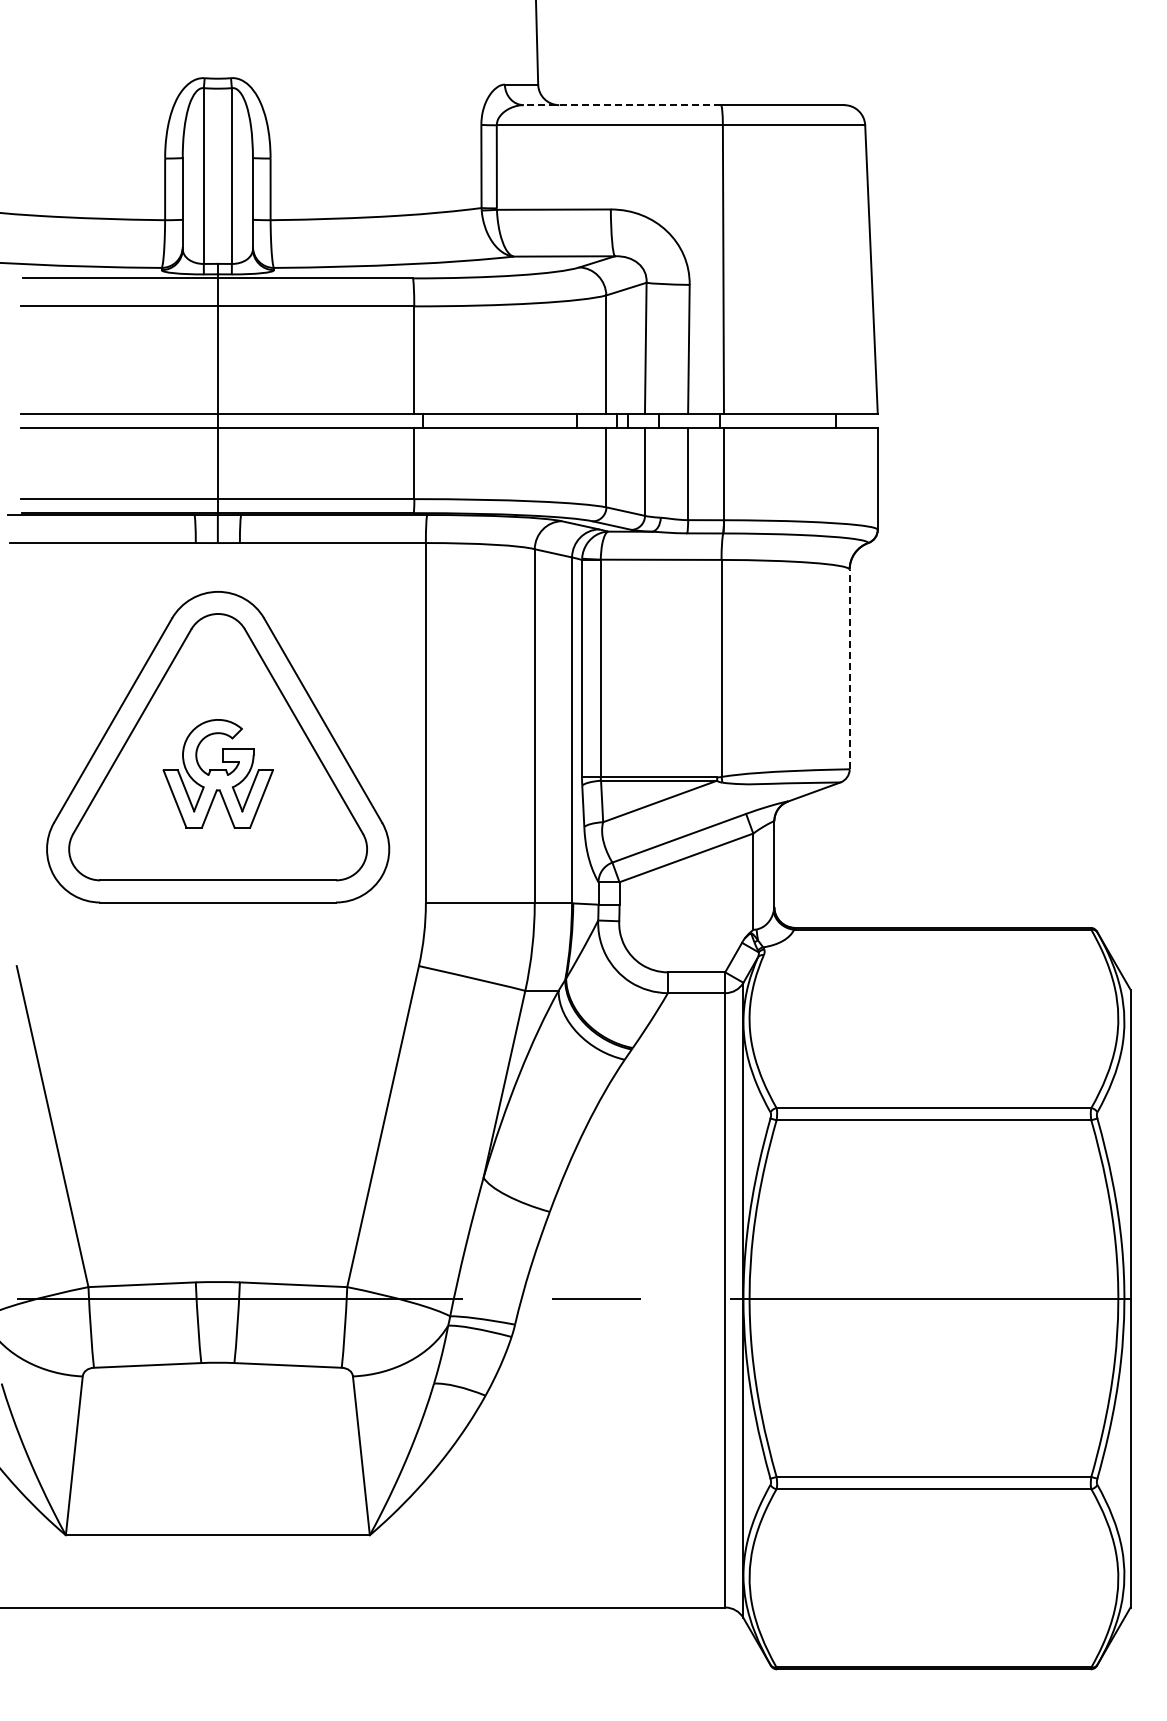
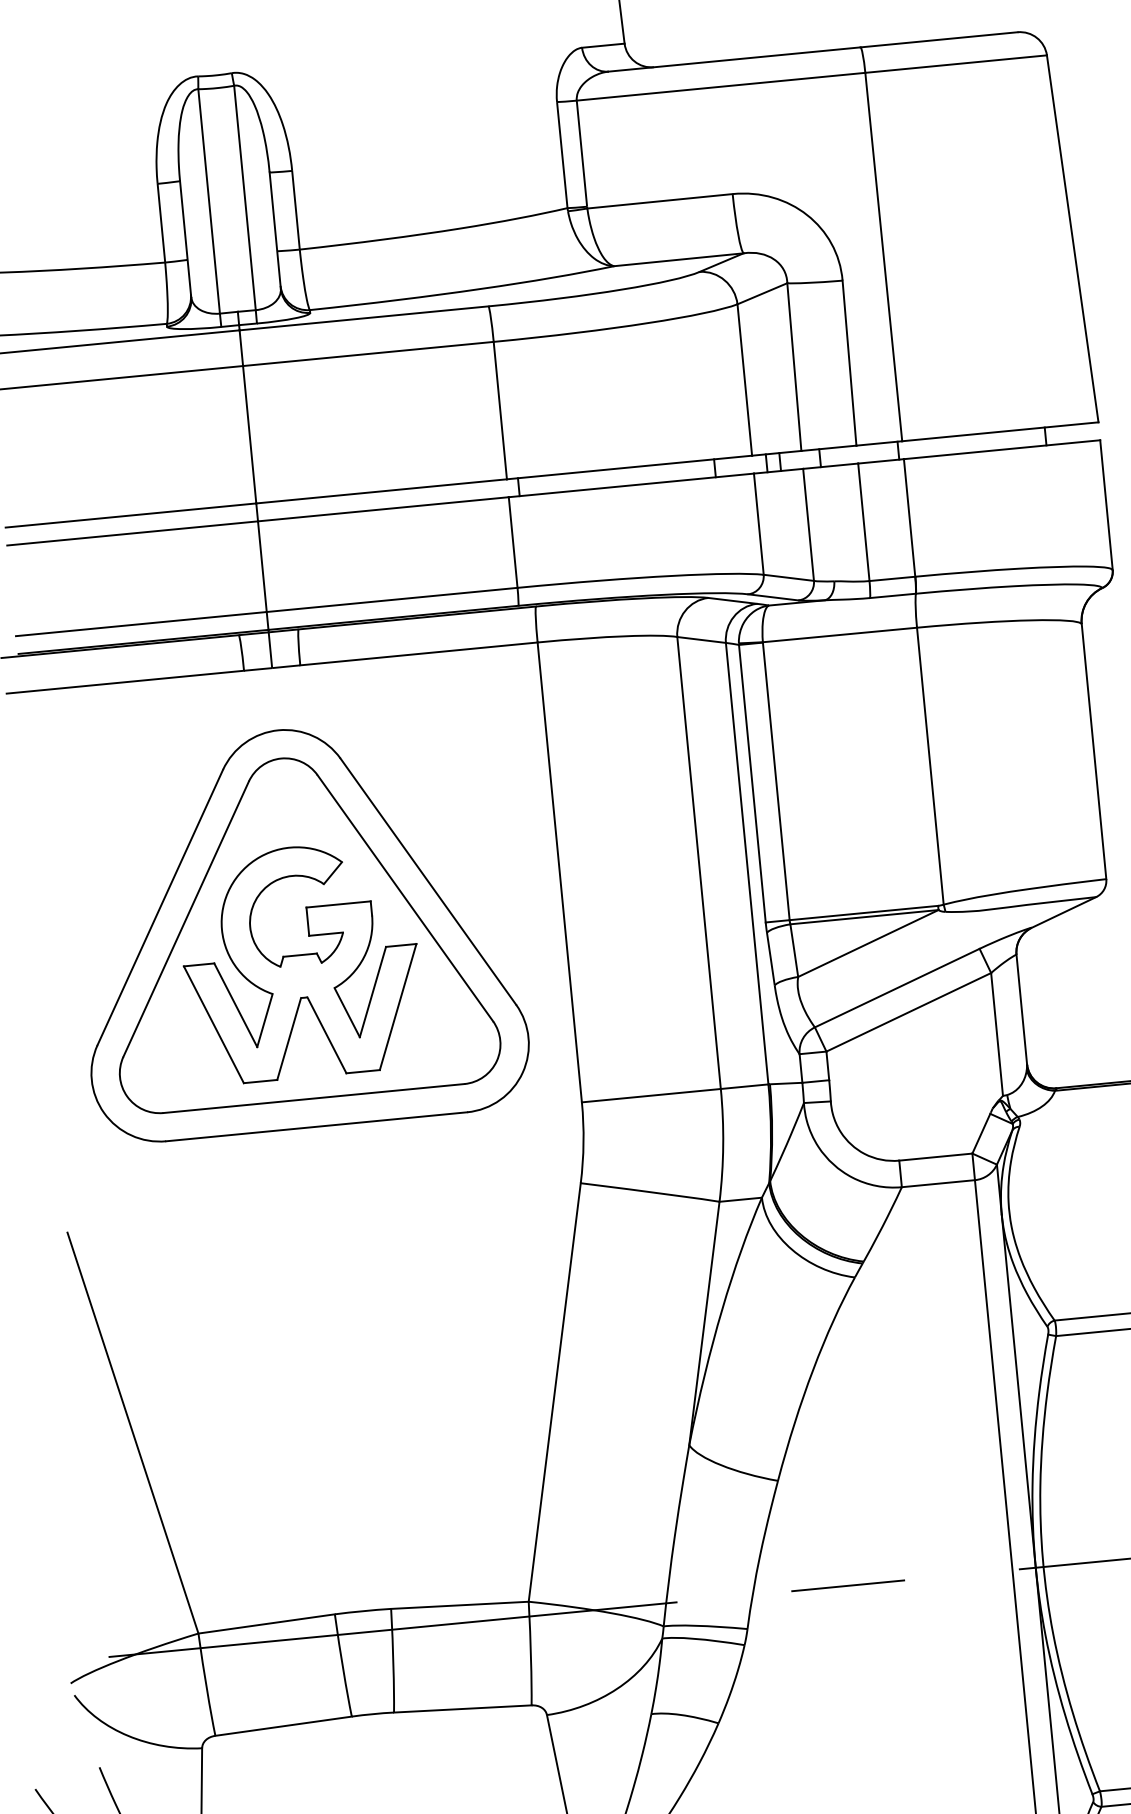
line: (622, 105) -> (734, 59), dashed -> solid
line: (849, 669) -> (1093, 751), dashed -> solid
part: (218, 773) -> (301, 962), size x1.67

